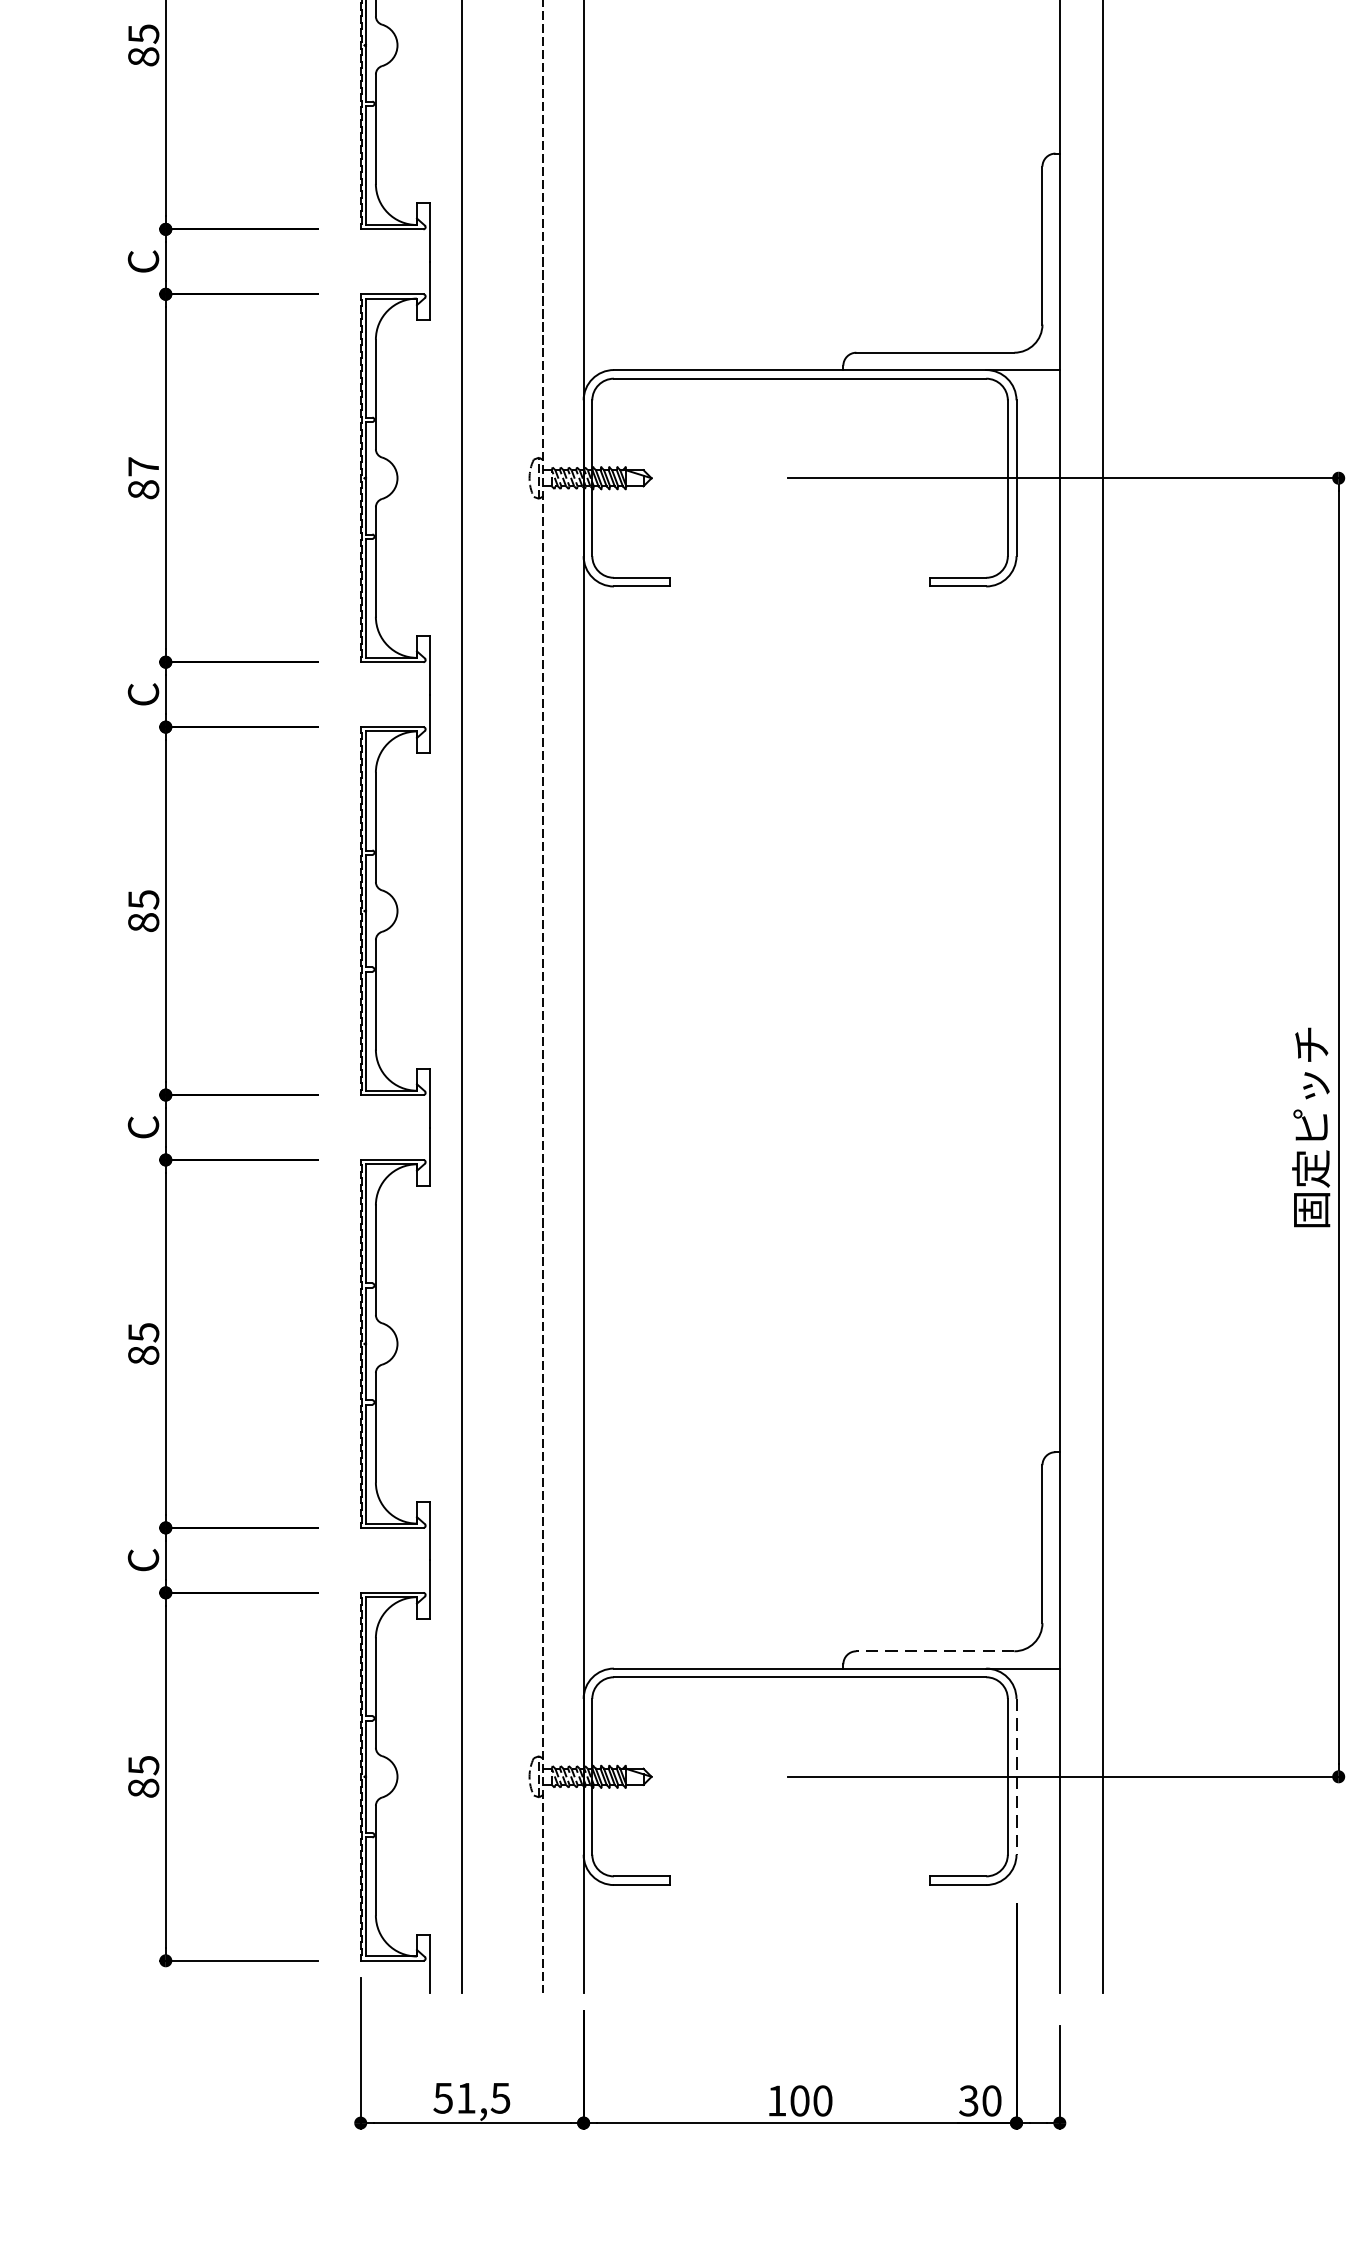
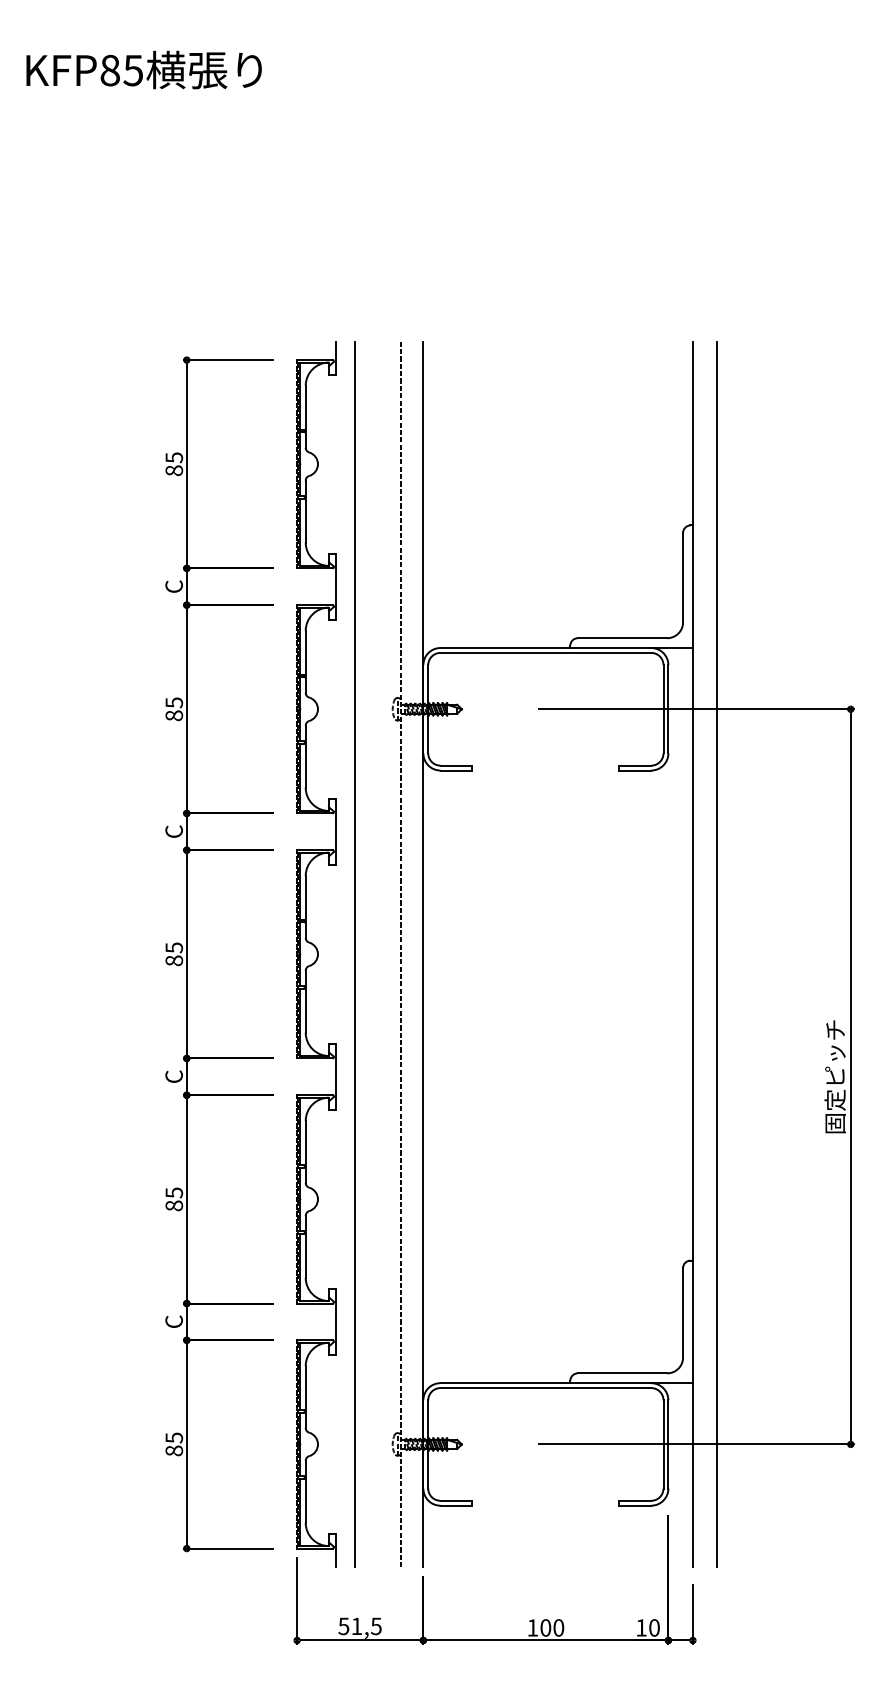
text: (144, 466) -> (174, 702), 87 -> 85
line: (935, 1651) -> (622, 1373), dashed -> solid
line: (1016, 1776) -> (668, 1444), dashed -> solid
text: (968, 2100) -> (641, 1627), 30 -> 10

